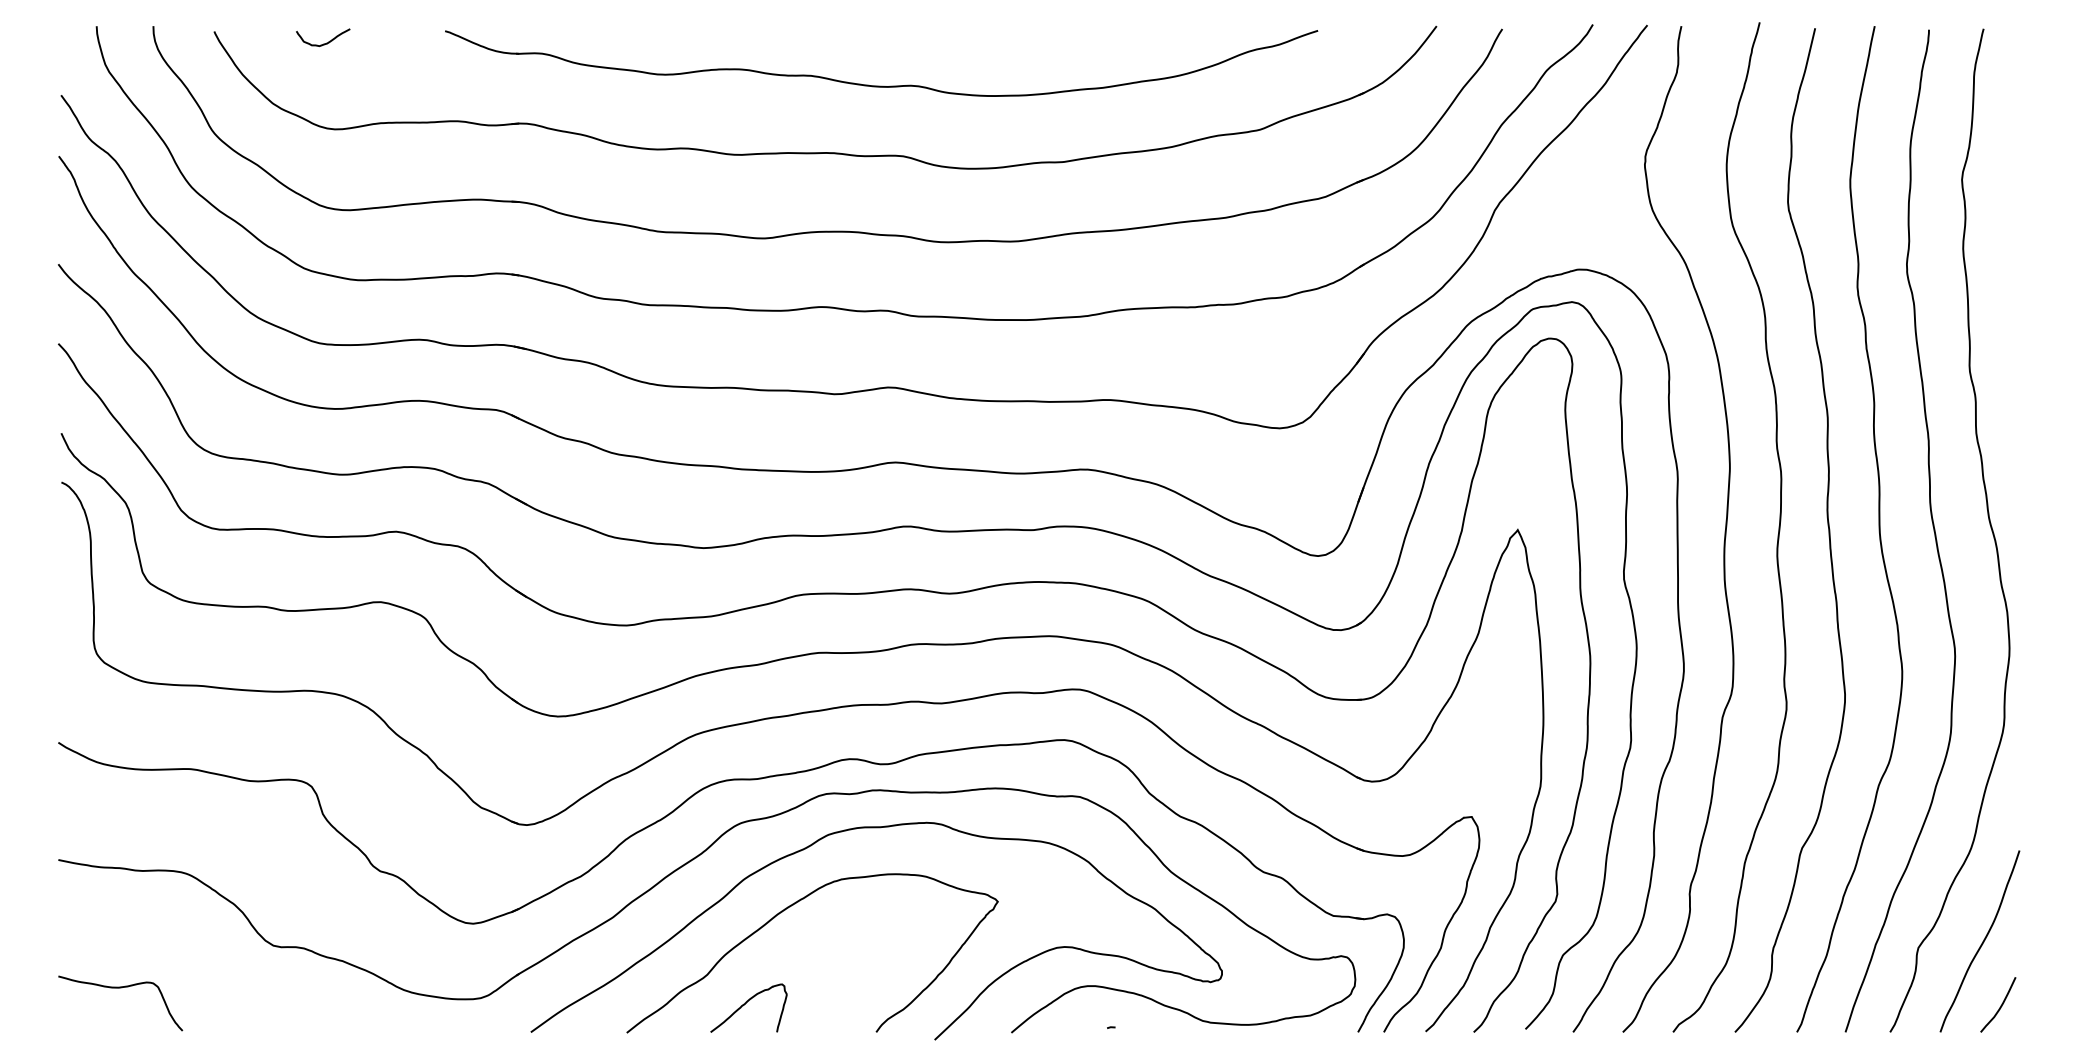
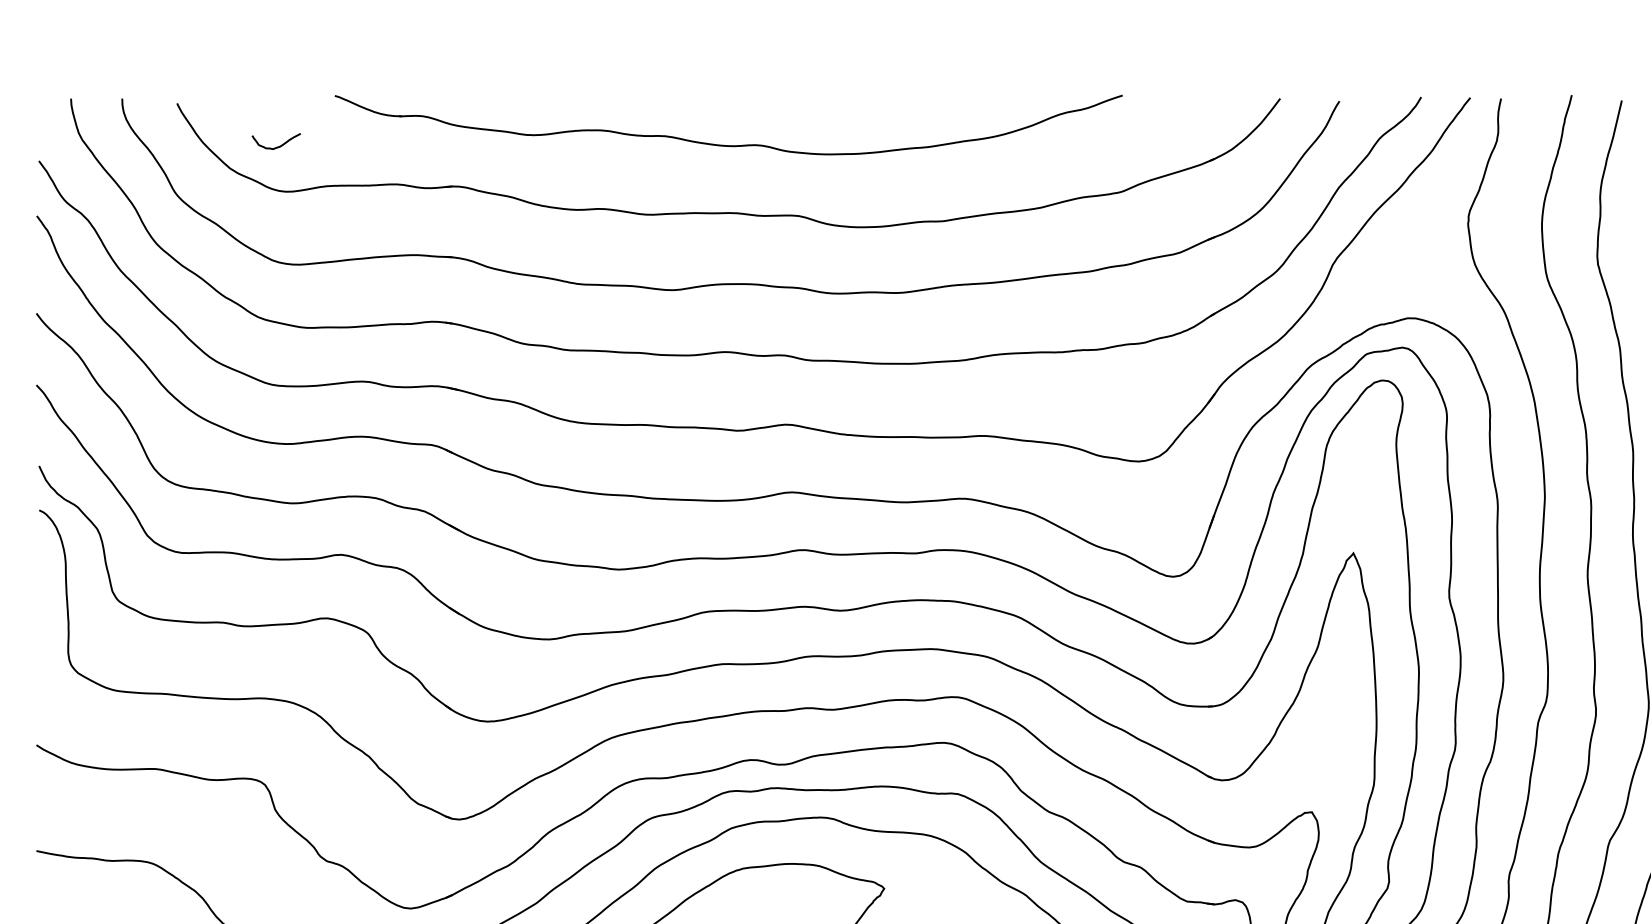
curve: (326, 42) -> (279, 145), moved
part: (881, 85) -> (728, 144), moved

